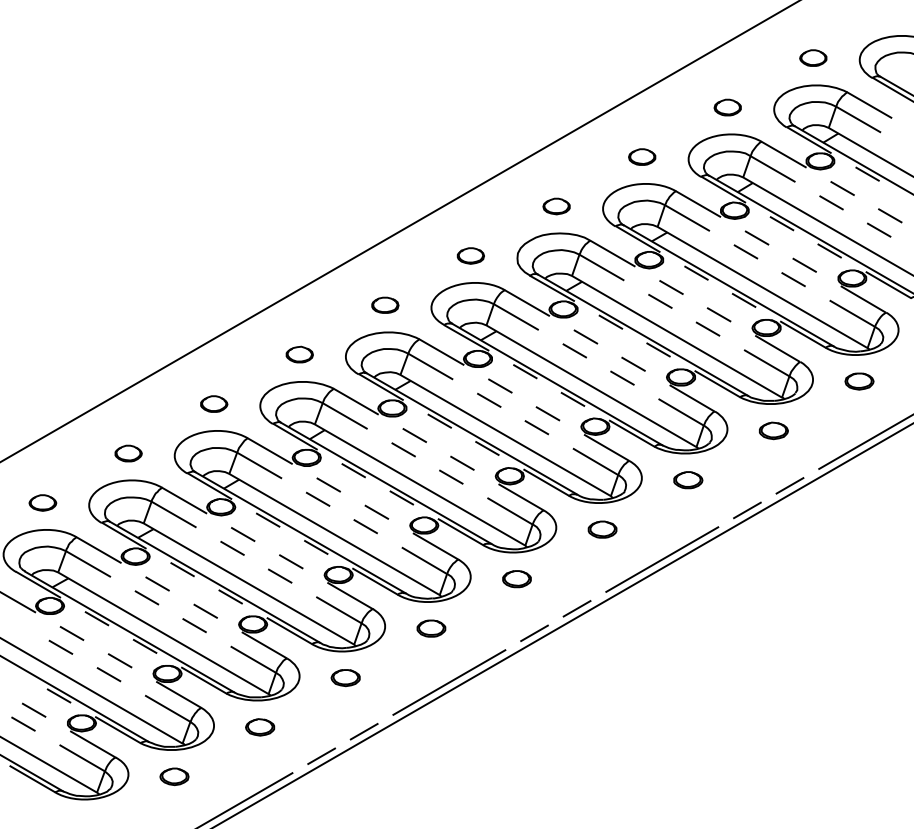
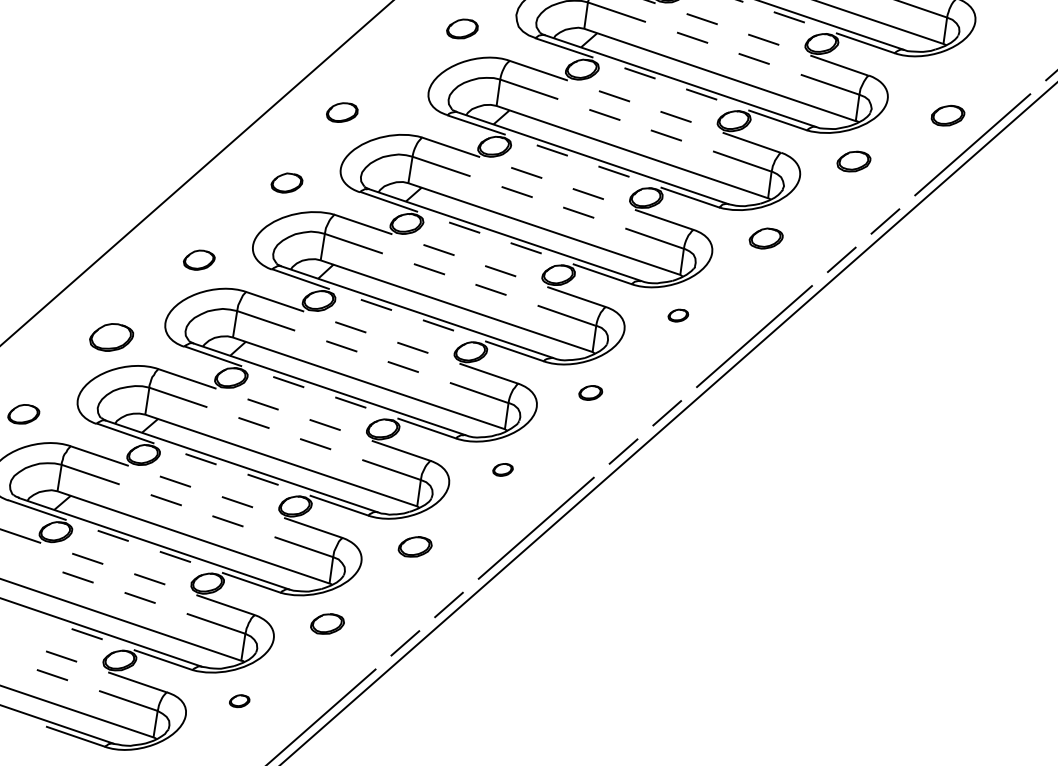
part: (385, 304) -> (342, 111), moved
part: (859, 381) -> (948, 115), moved
part: (128, 453) -> (111, 337), size x1.4
part: (602, 529) -> (678, 315), size x0.6
part: (516, 579) -> (590, 393), size x0.7
part: (431, 628) -> (503, 469), size x0.6
part: (174, 776) -> (239, 700), size x0.6

